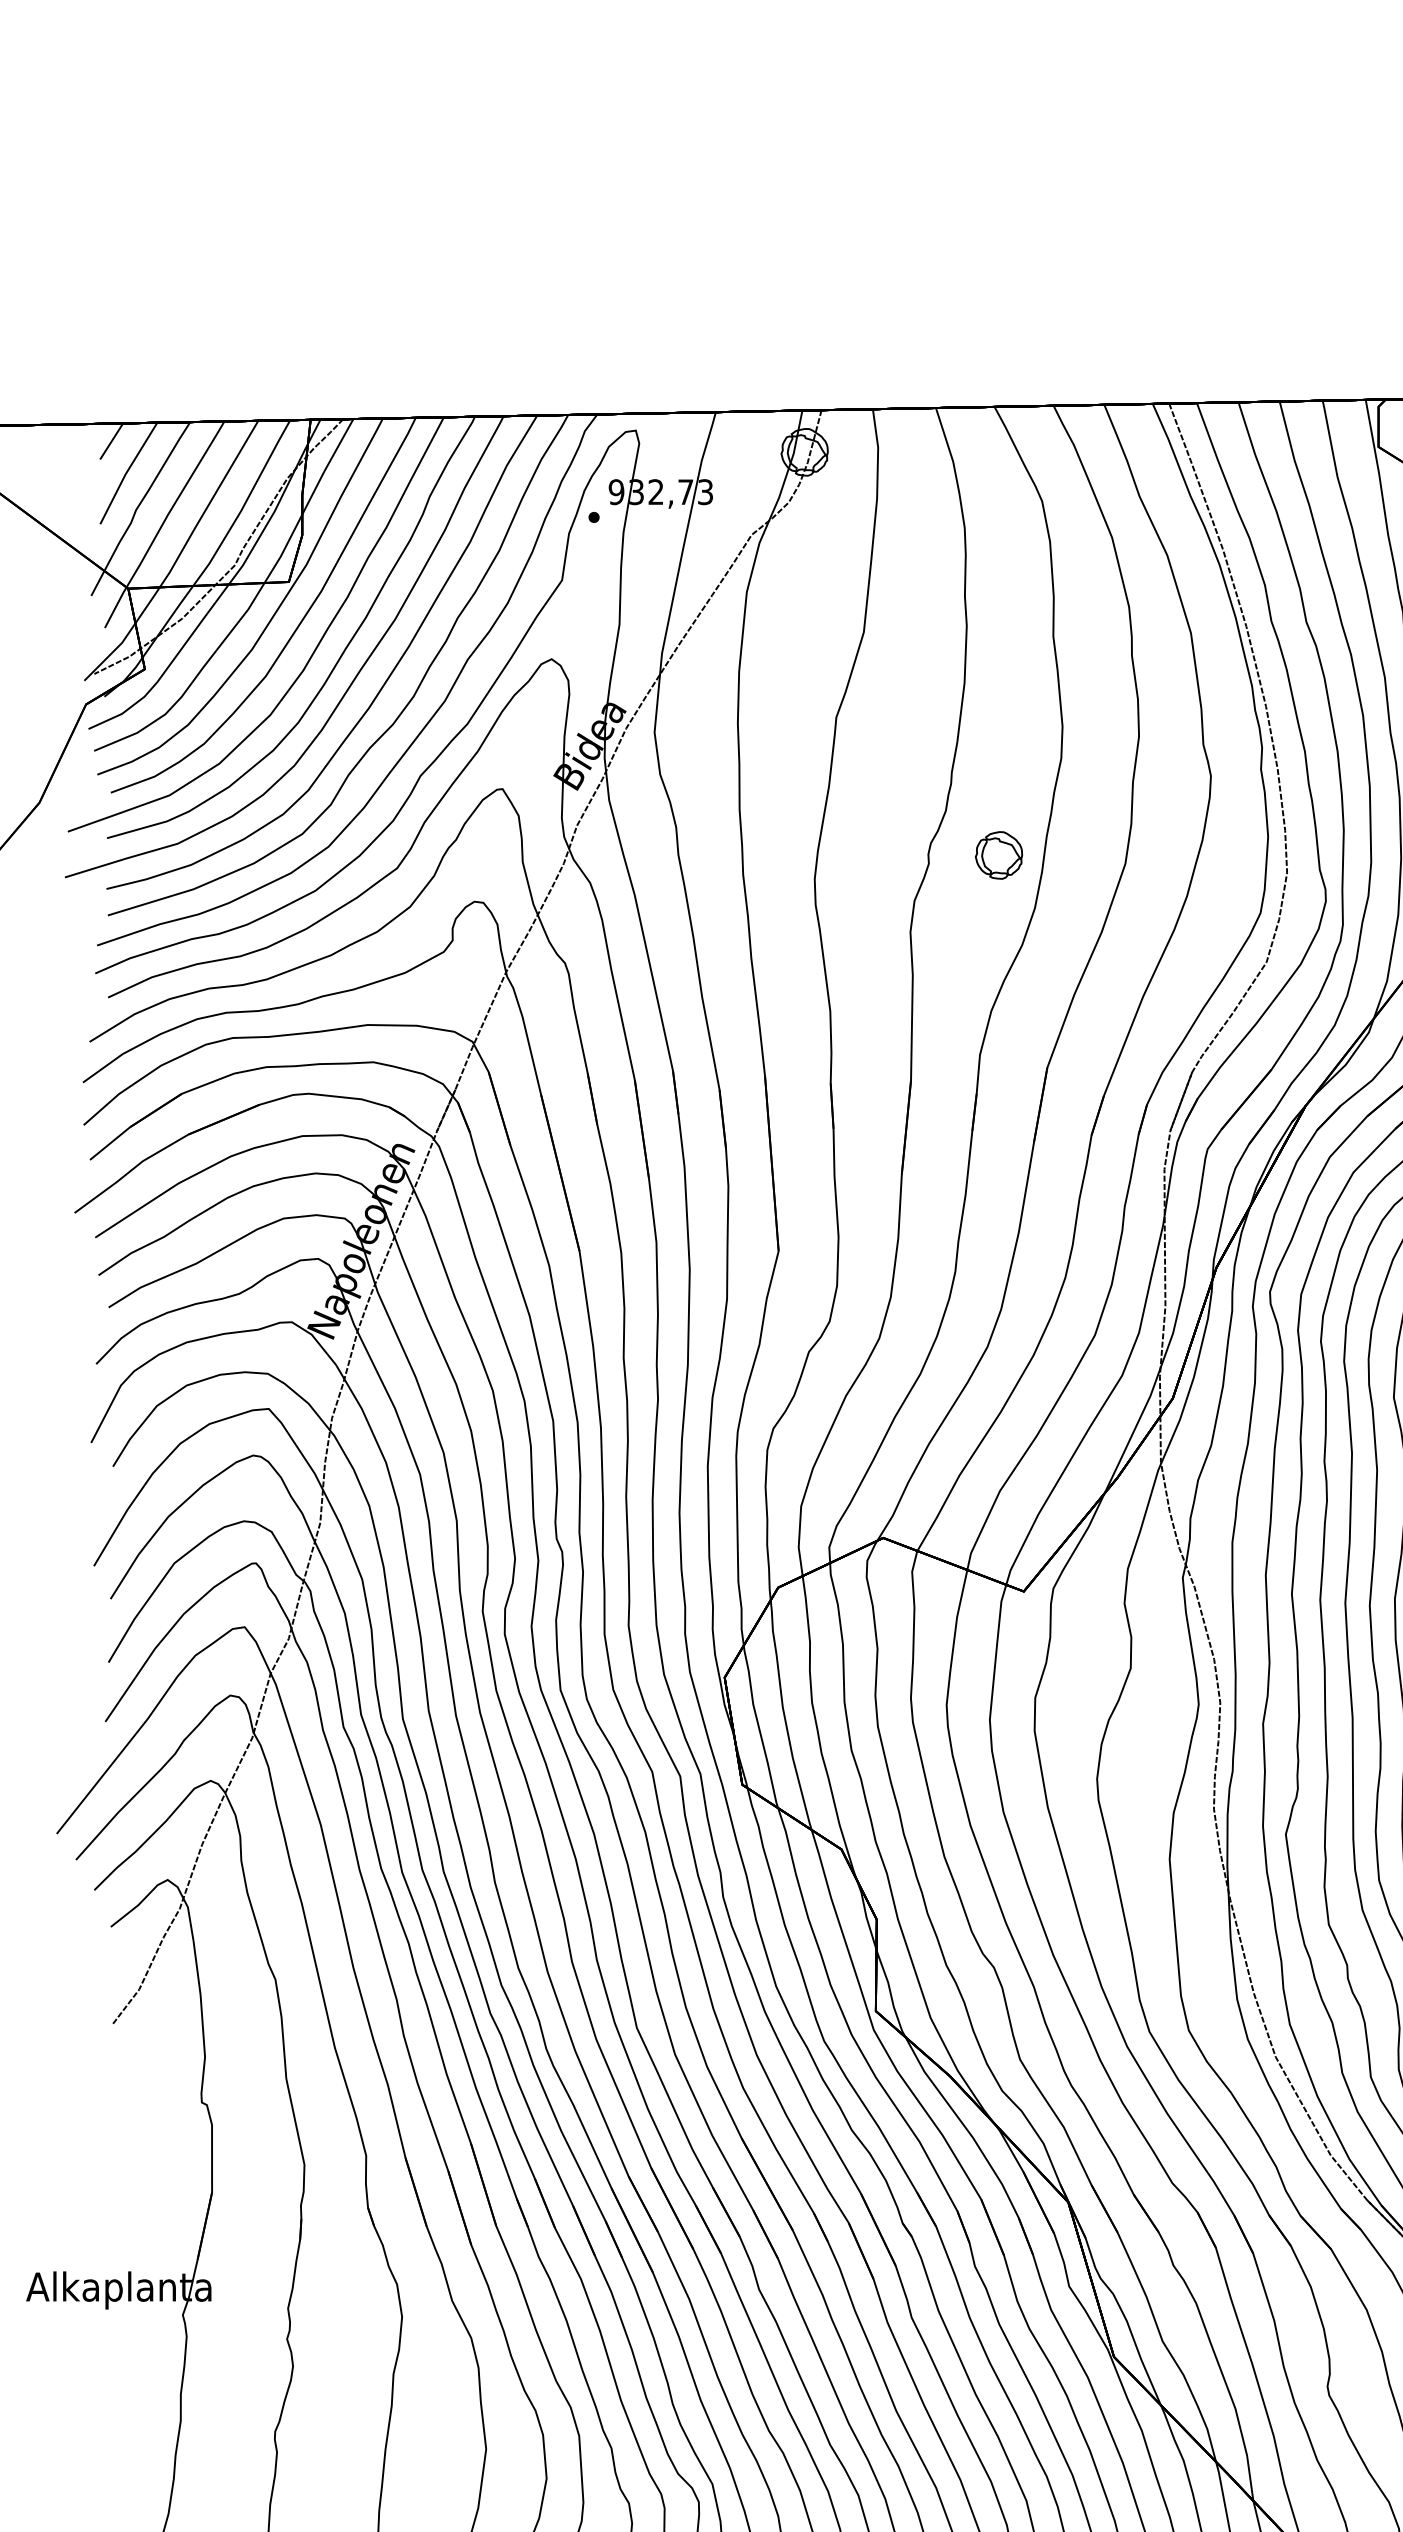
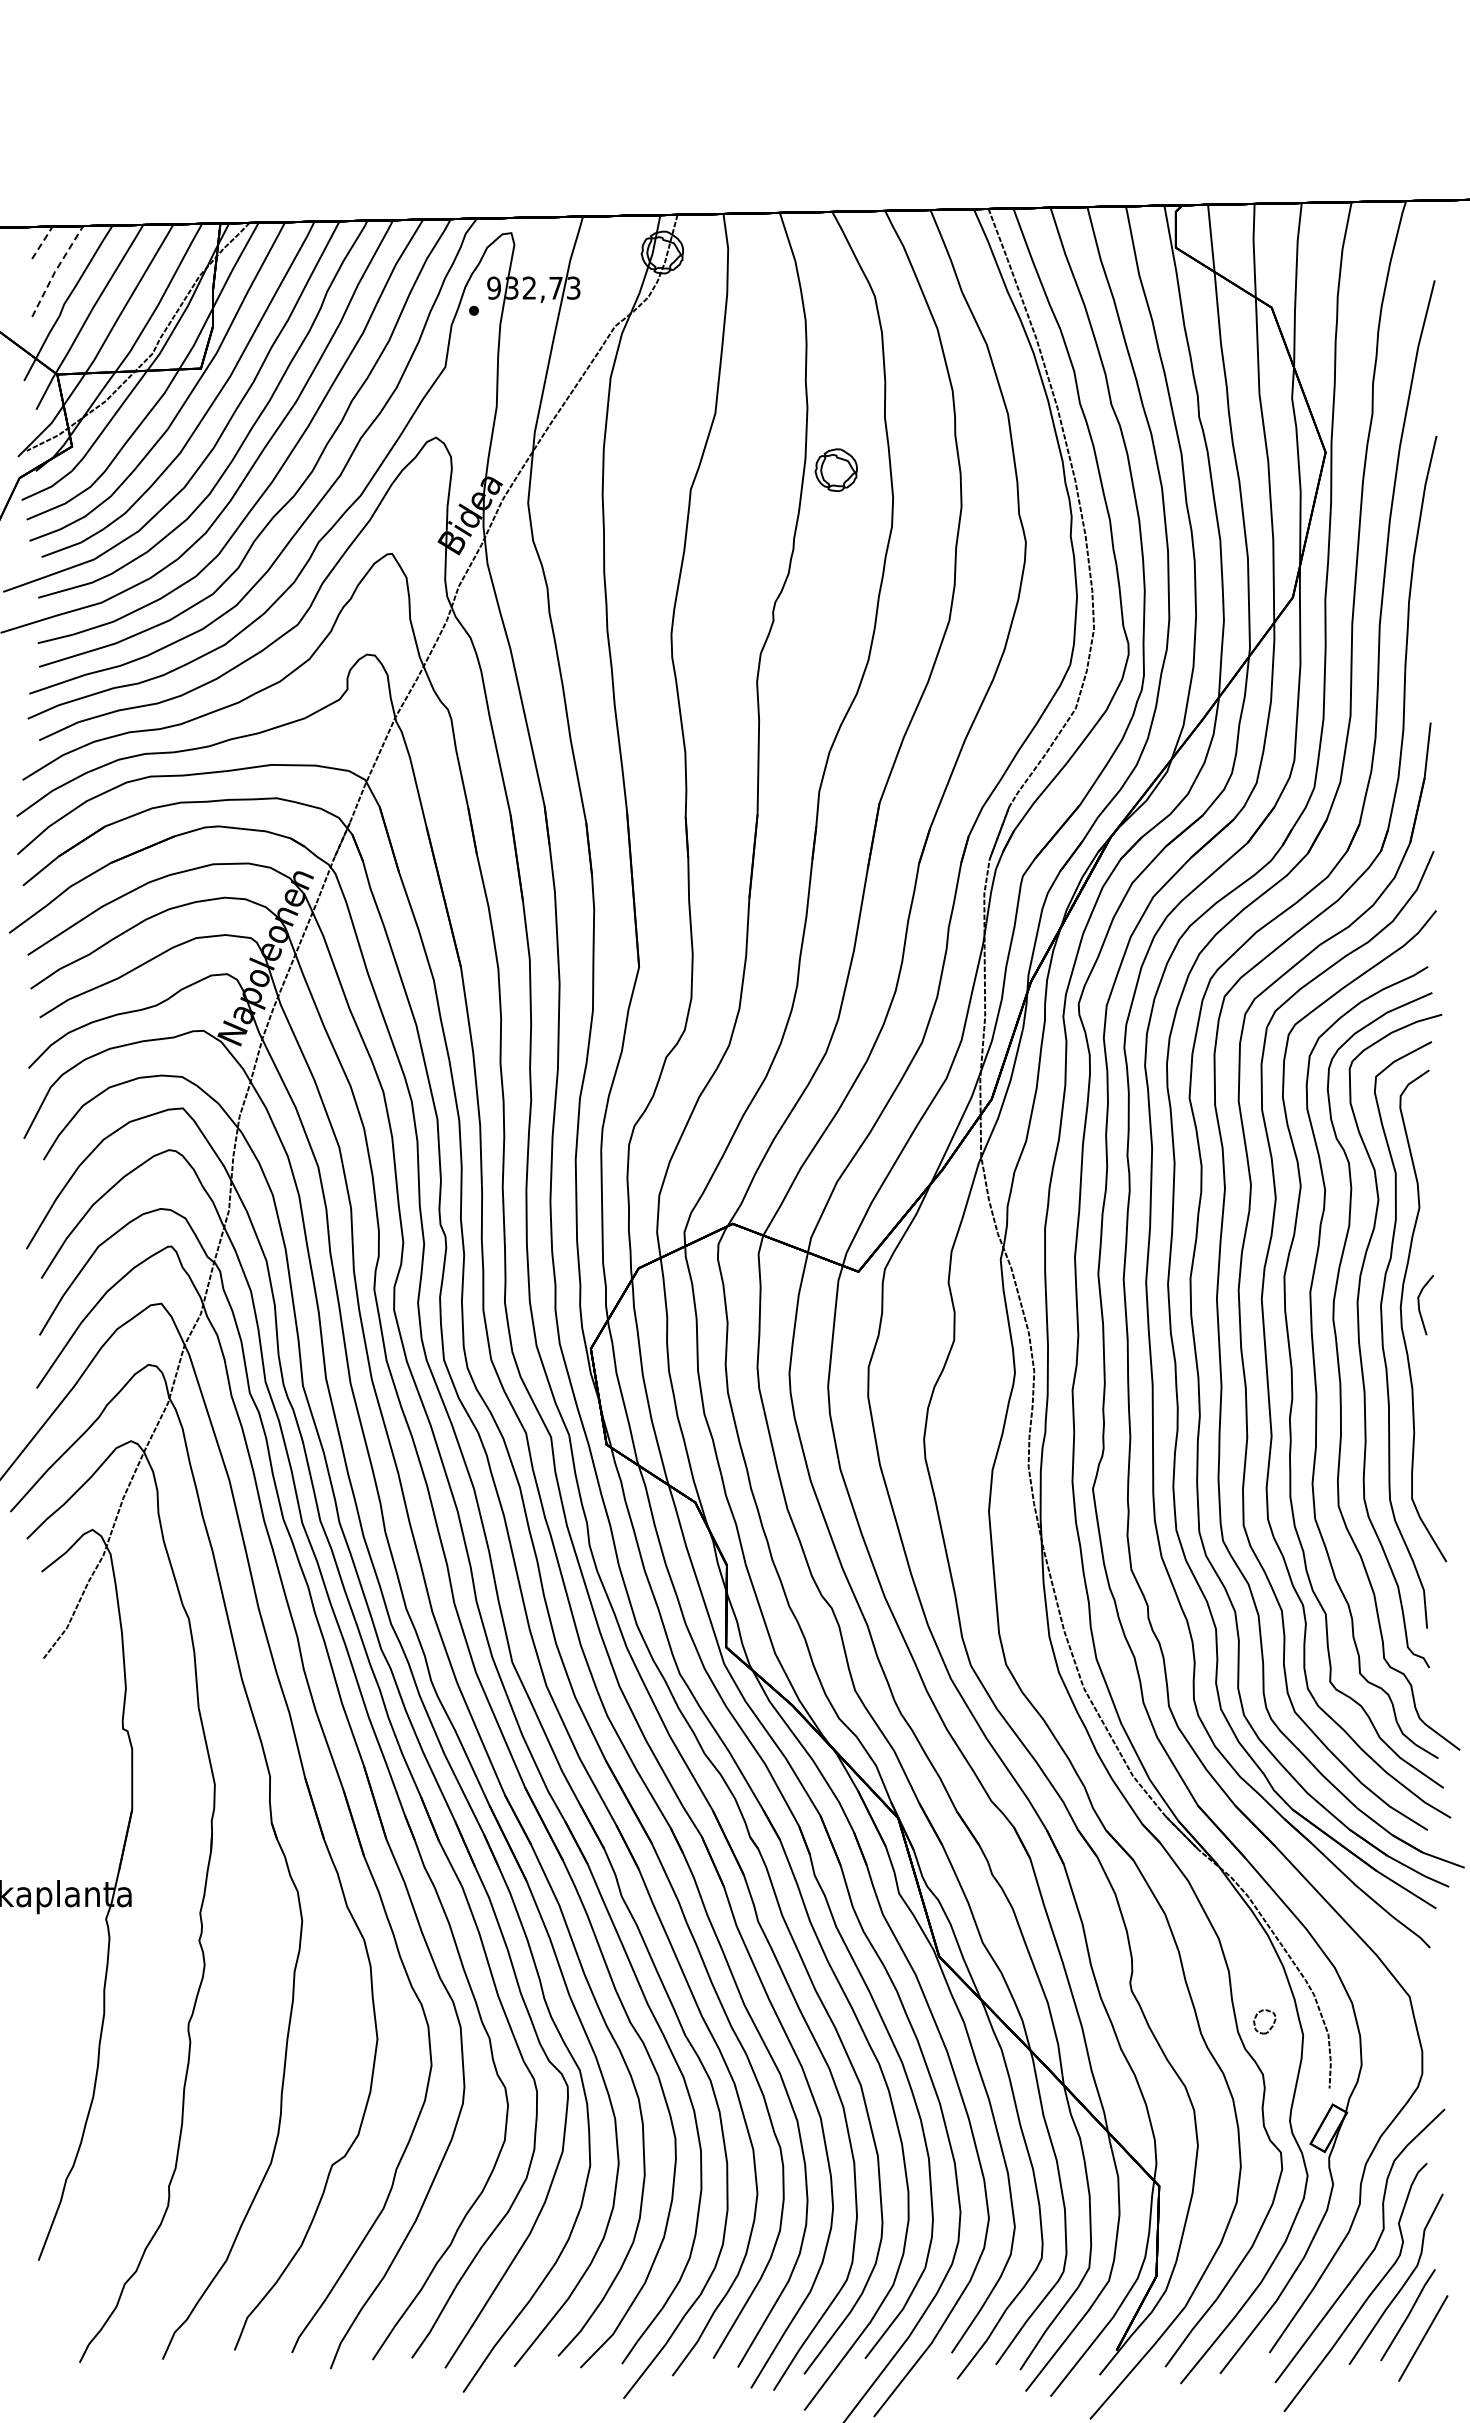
line: (111, 441) -> (42, 242), solid -> dashed
line: (126, 472) -> (55, 270), solid -> dashed
part: (998, 855) -> (835, 470), moved

